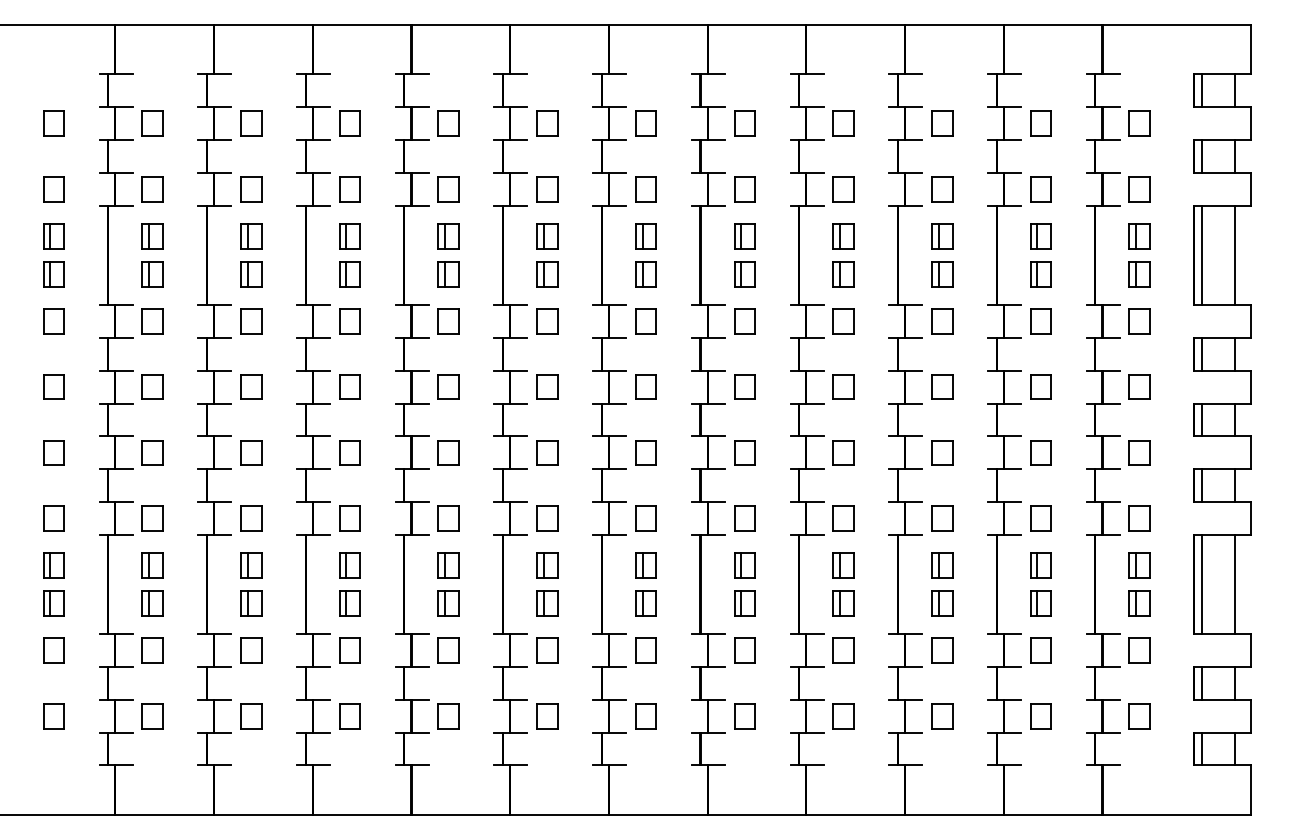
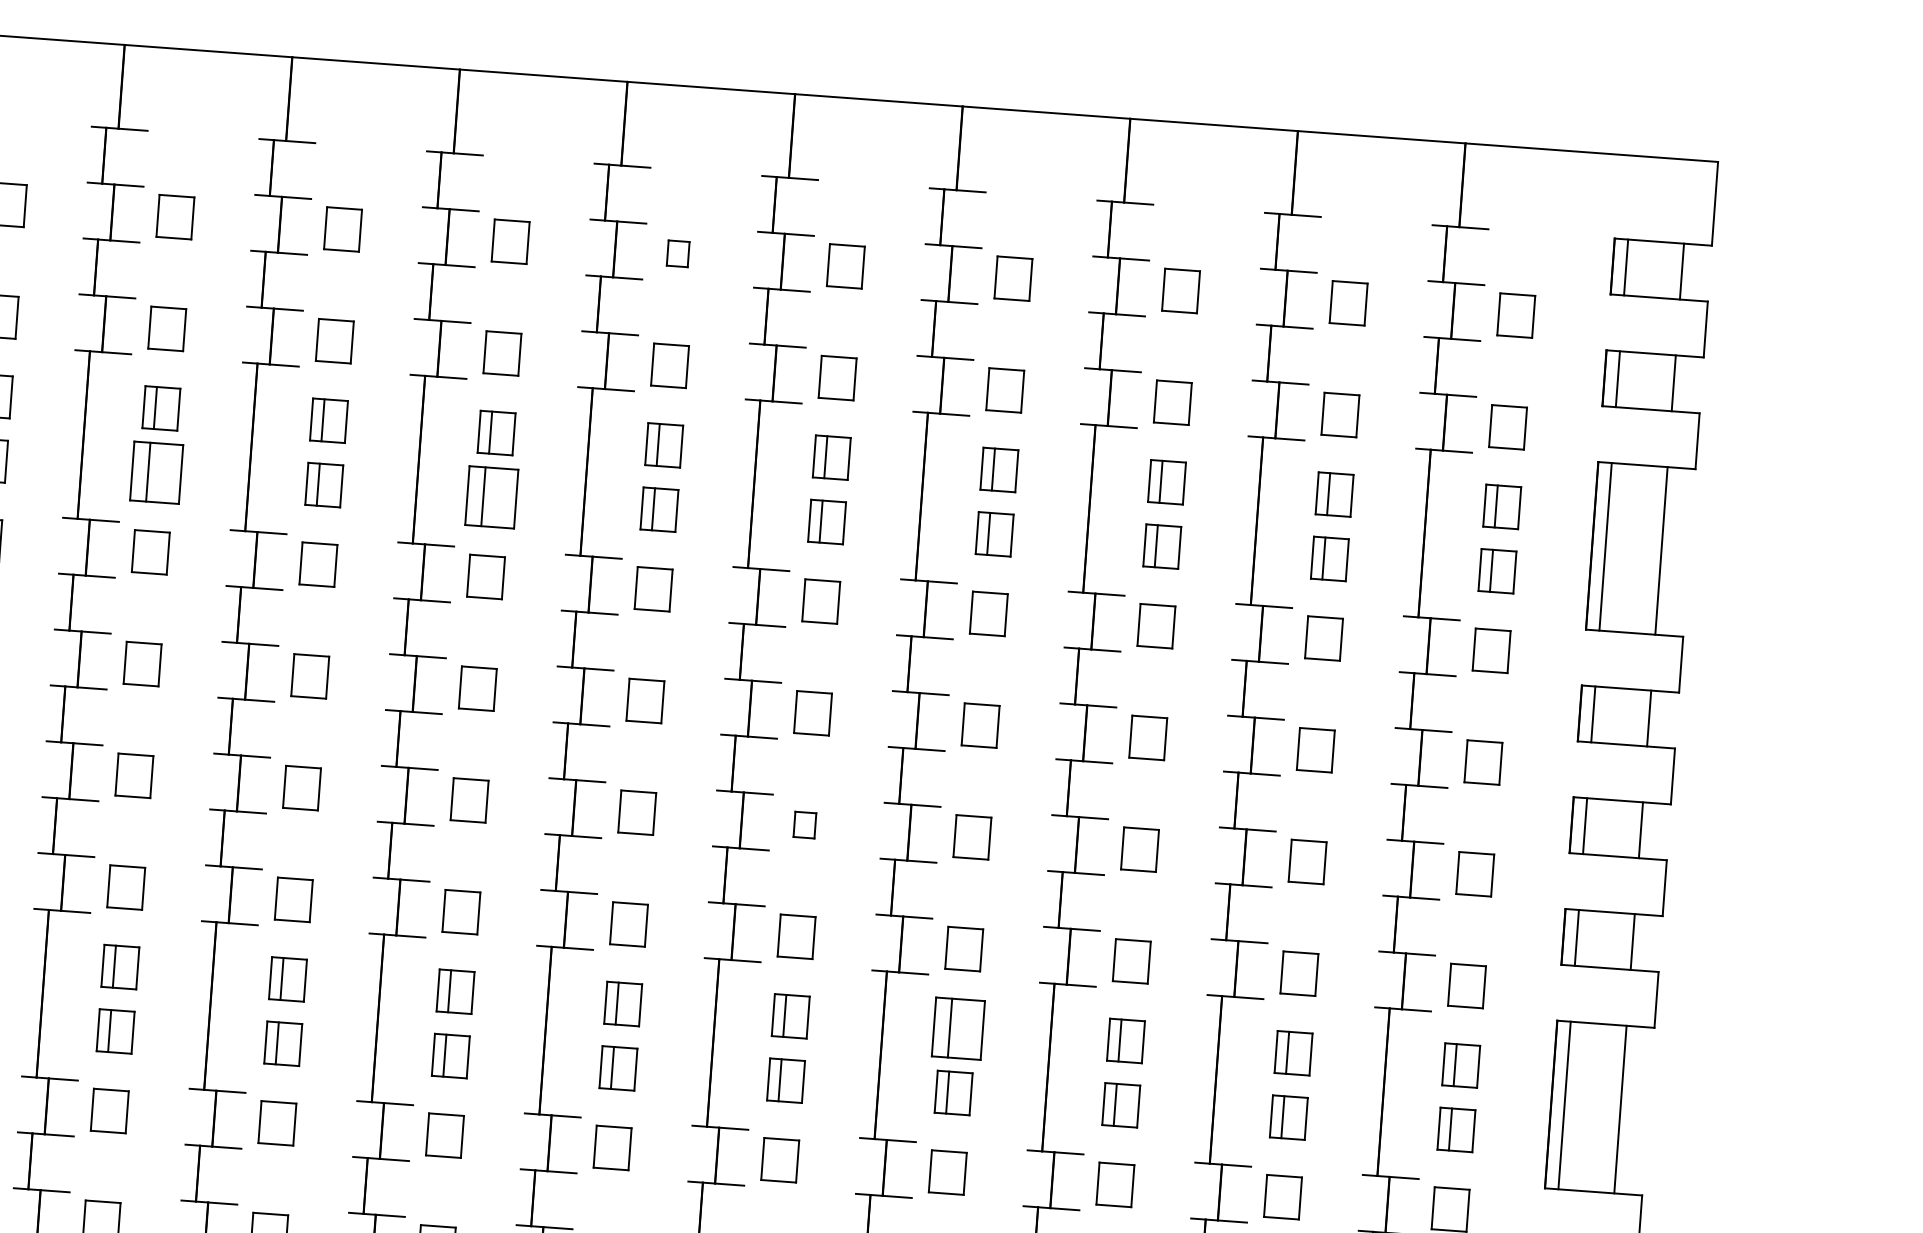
part: (645, 123) -> (677, 253), size x0.6
part: (349, 274) -> (155, 472), size x1.4
part: (547, 274) -> (492, 497), size x1.4
part: (744, 452) -> (804, 824), size x0.6
part: (843, 565) -> (958, 1028), size x1.4

